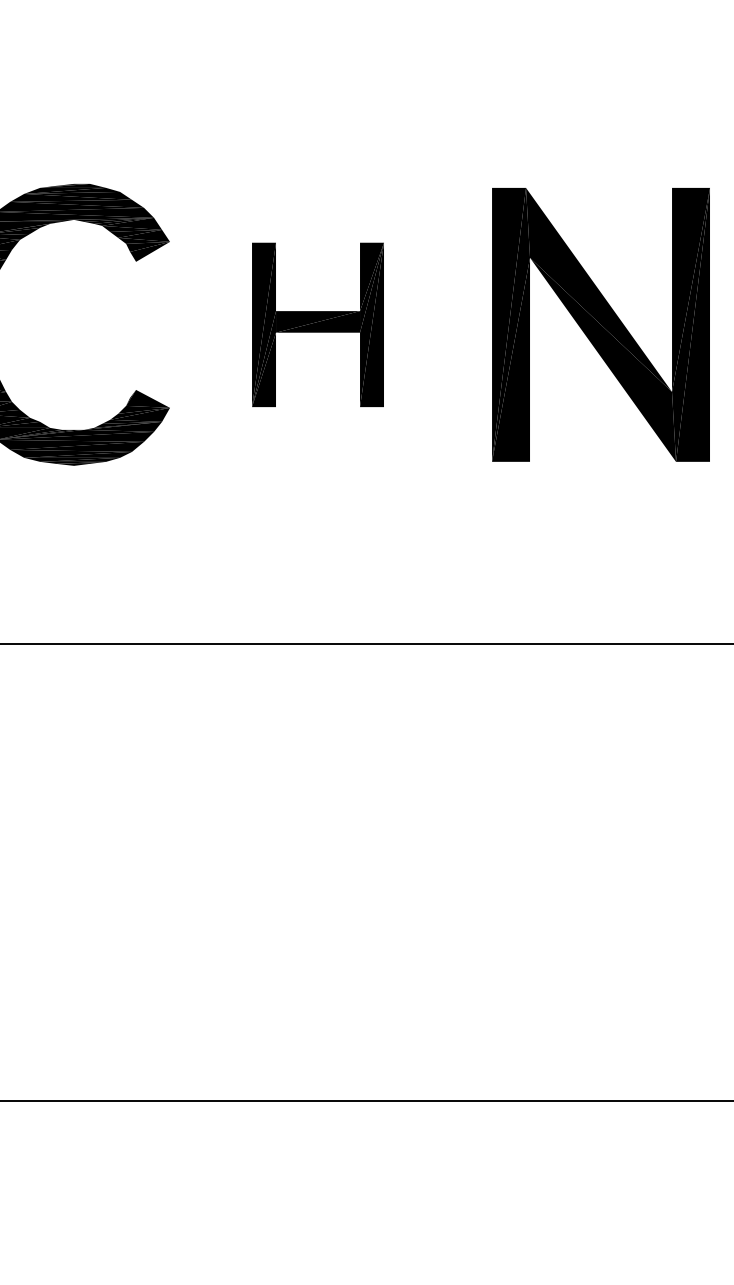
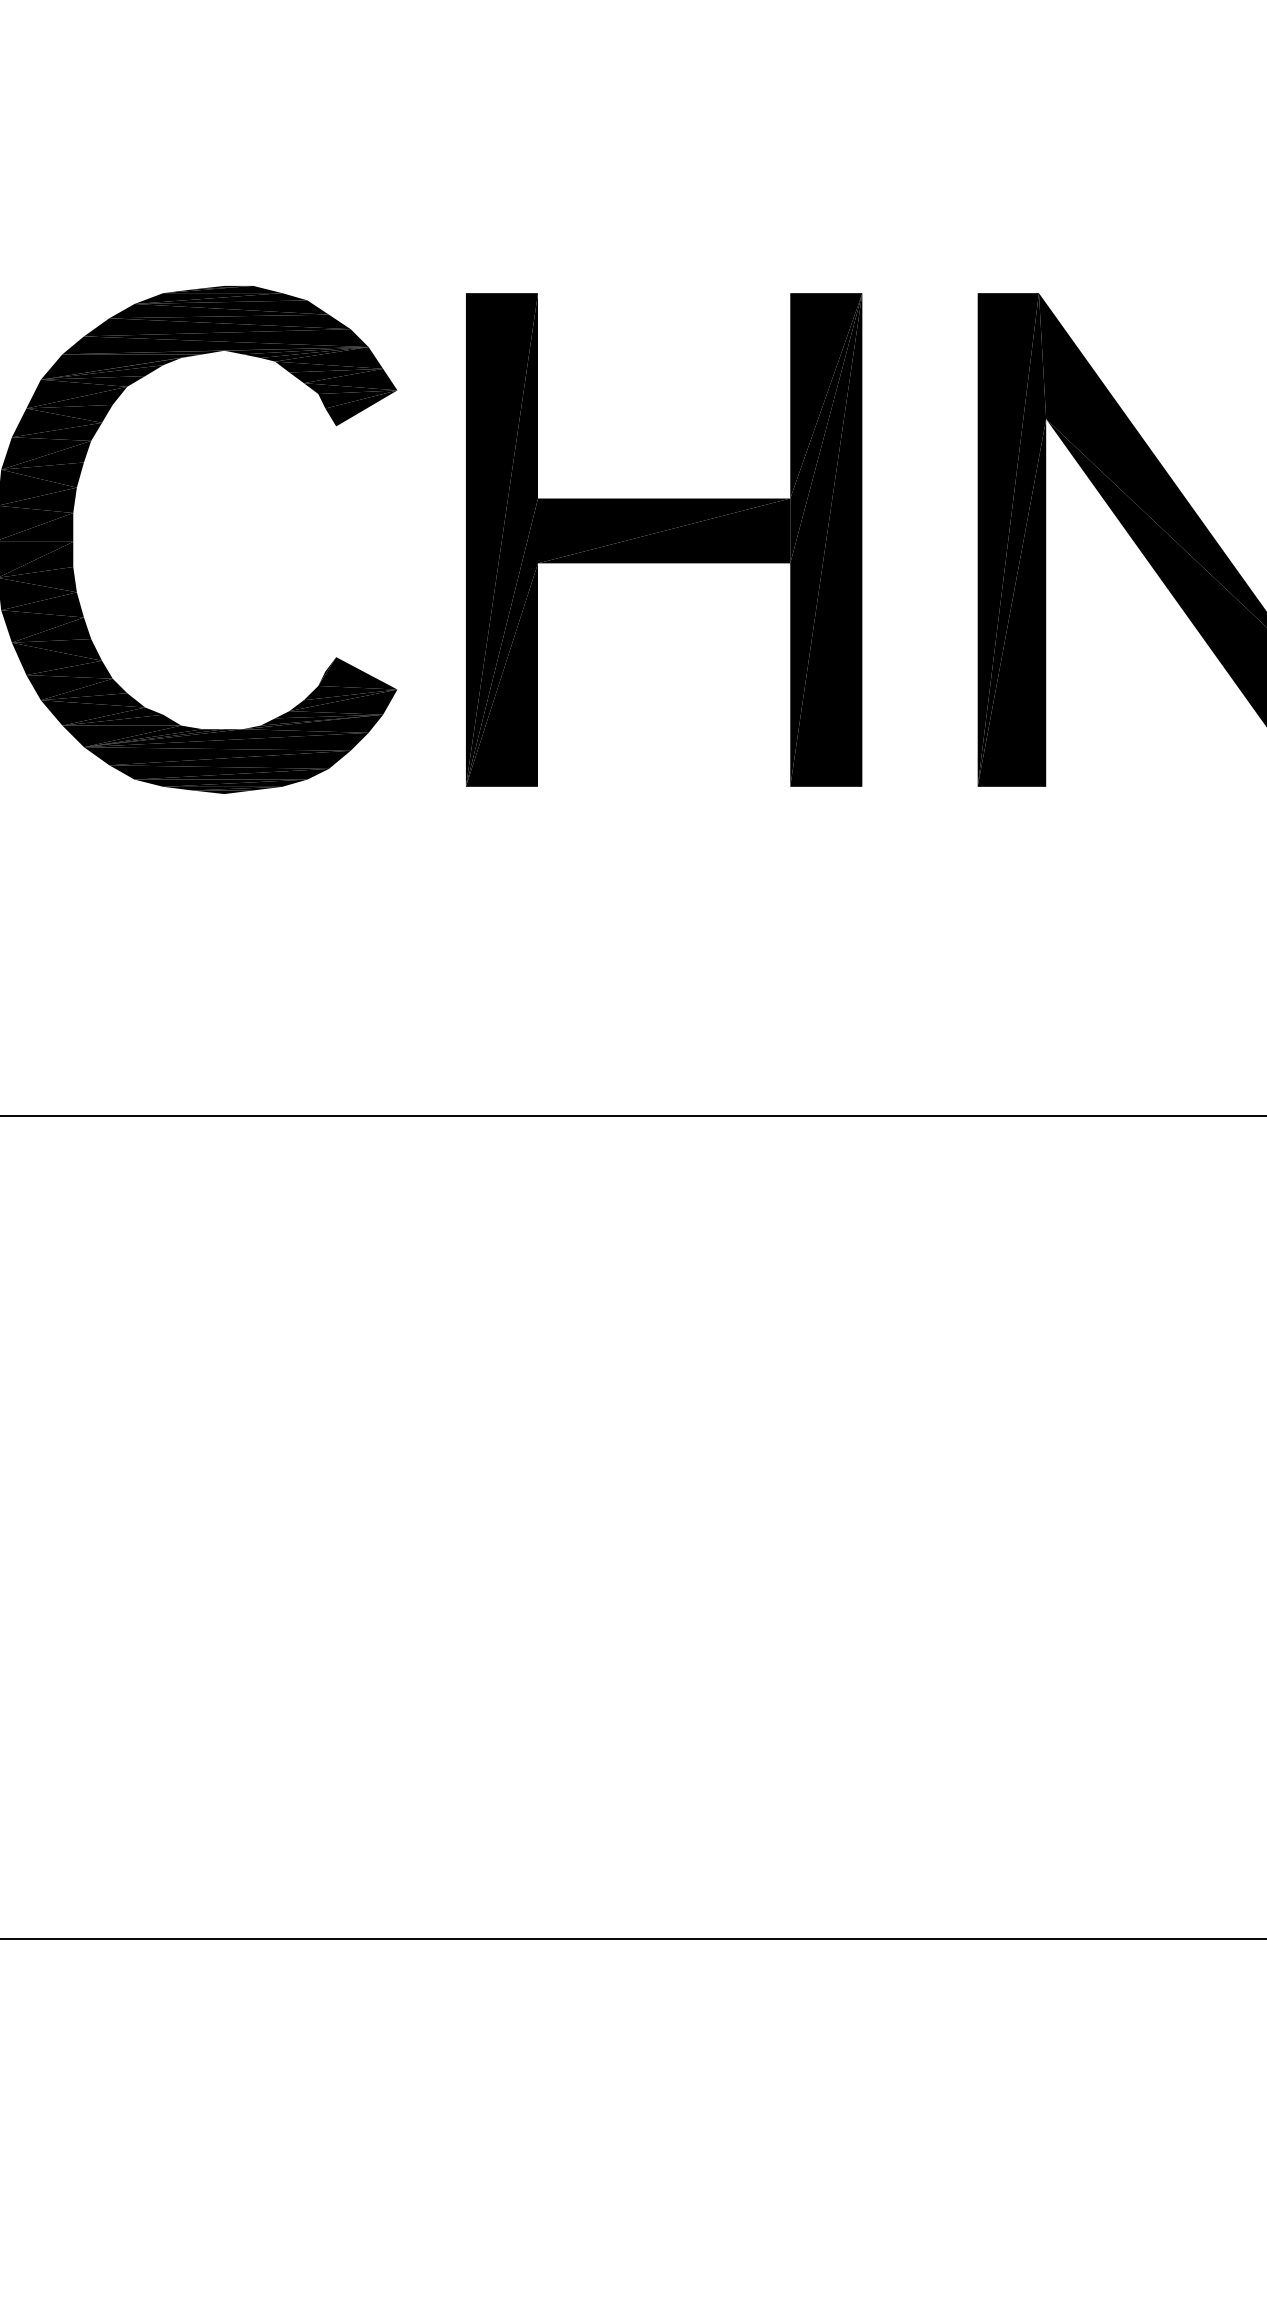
part: (317, 324) -> (663, 539), size x1.67

